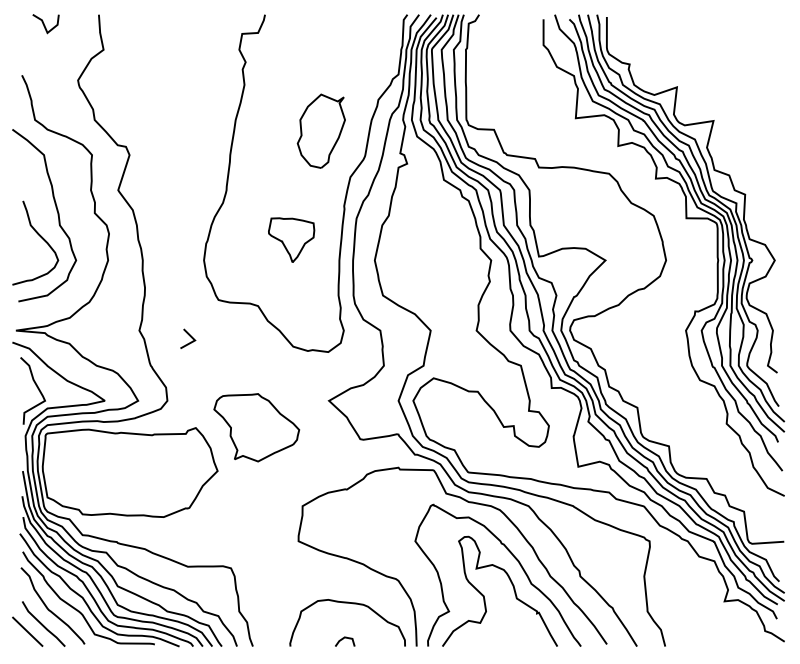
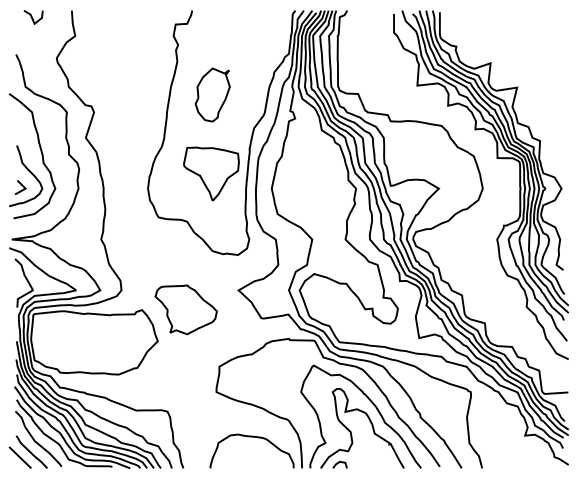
part: (320, 130) -> (212, 94), moved
part: (291, 239) -> (211, 173), size x1.67
line: (189, 336) -> (21, 185), moved
line: (343, 639) -> (338, 463), moved

